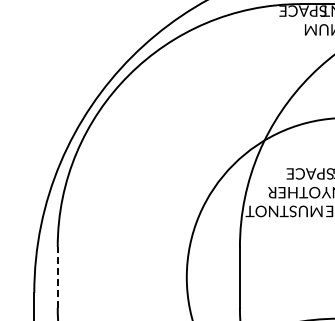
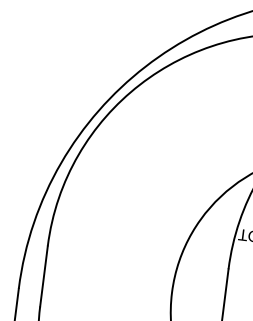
line: (57, 276) -> (43, 275), dashed -> solid

